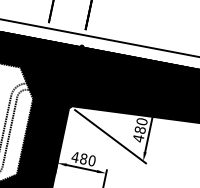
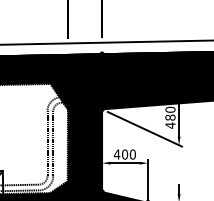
text: (84, 159) -> (125, 154), 480 -> 400

